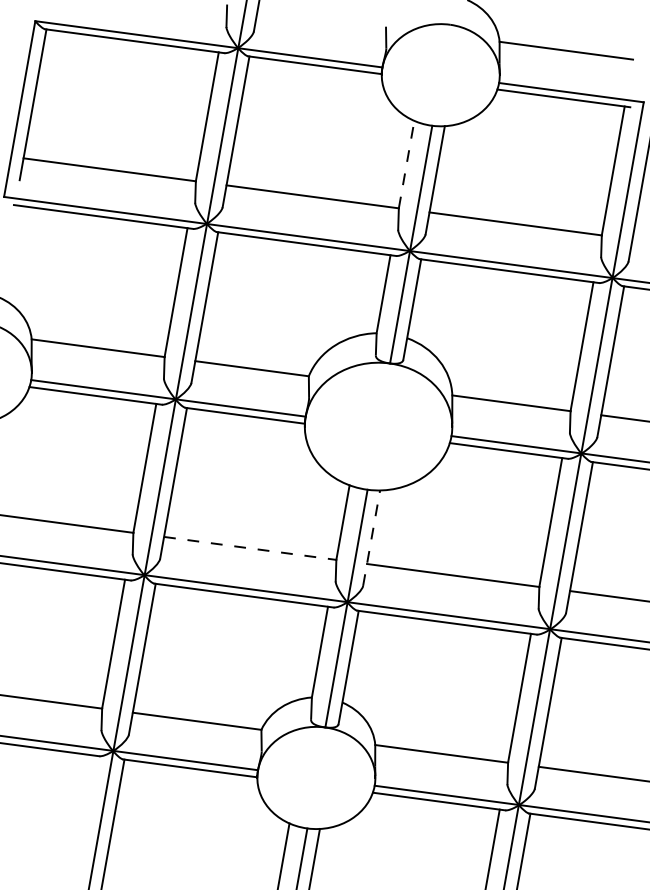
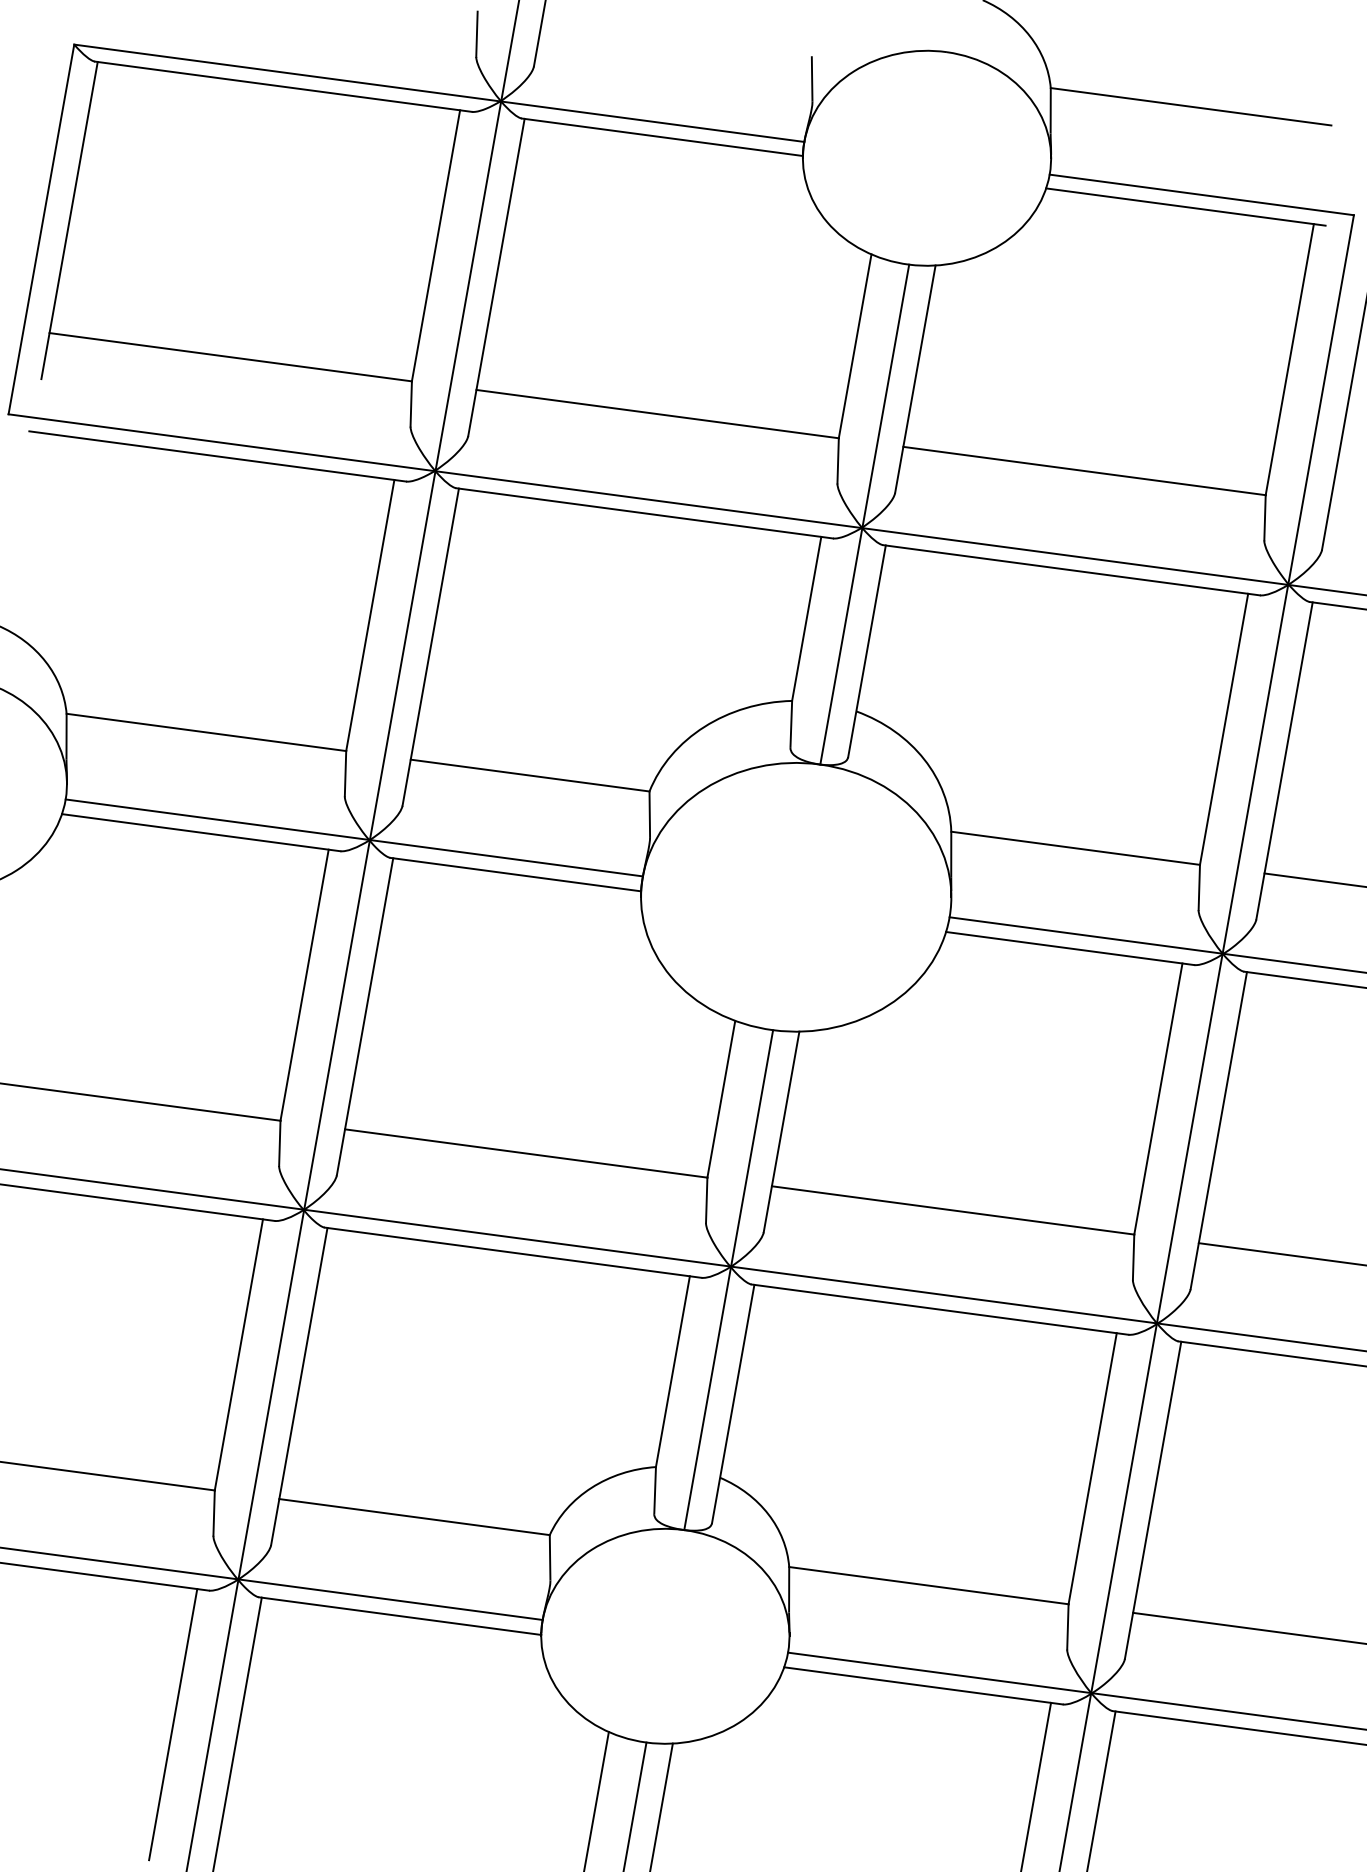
line: (406, 164) -> (854, 346), dashed -> solid
line: (371, 537) -> (781, 1130), dashed -> solid
line: (250, 548) -> (526, 1153), dashed -> solid
line: (81, 819) -> (171, 1723), added

